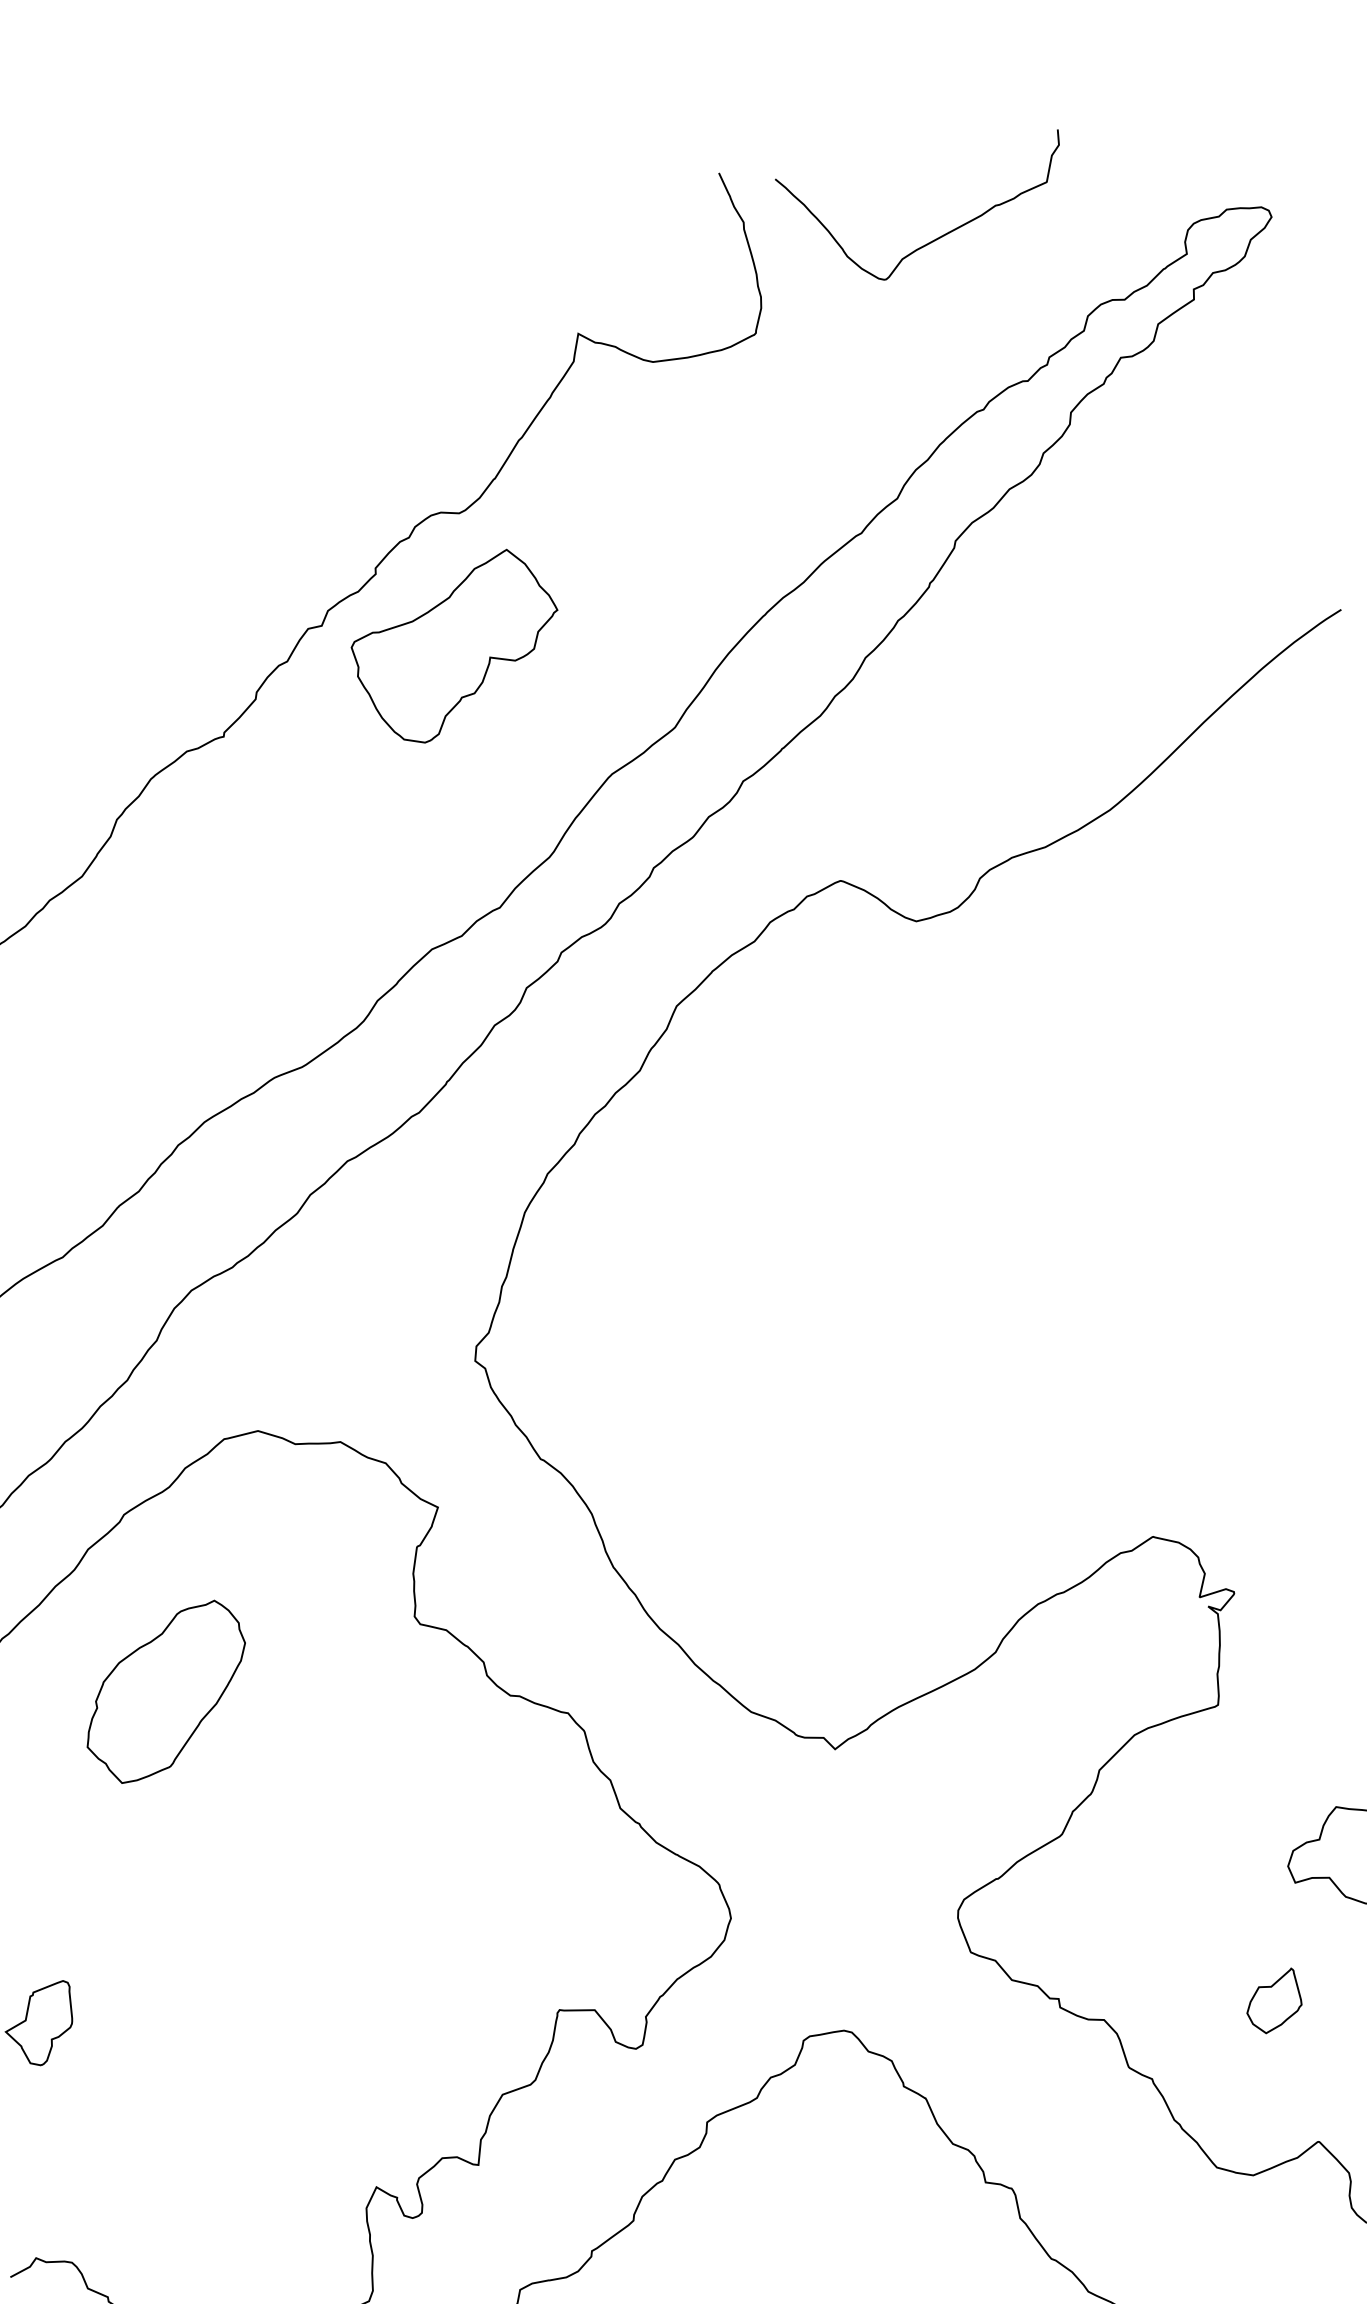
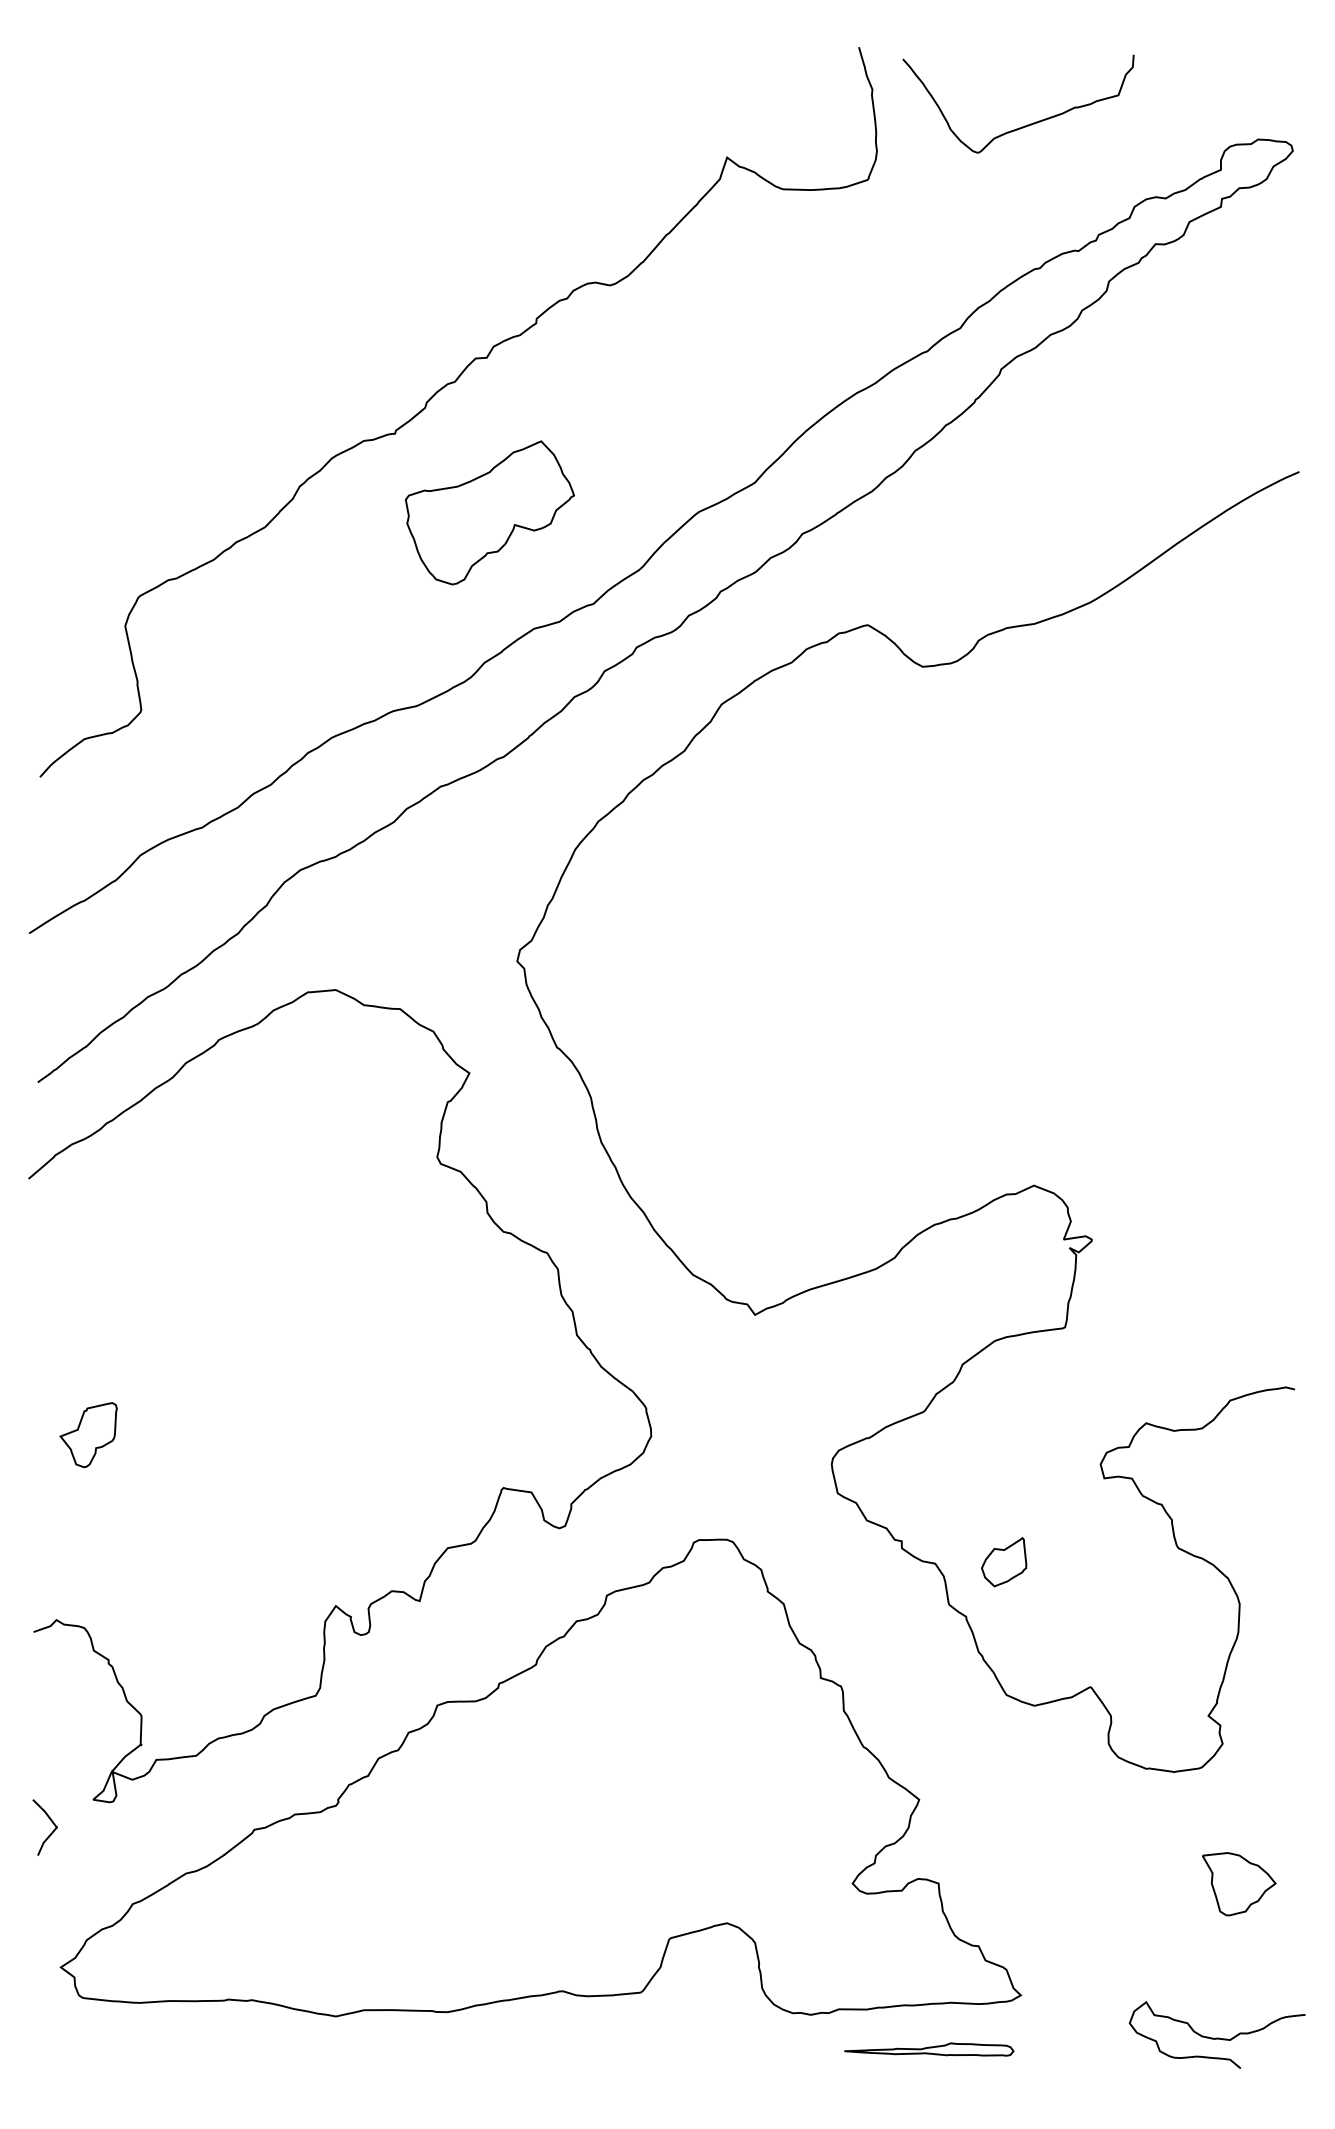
part: (456, 647) -> (489, 512), moved
part: (165, 1691) -> (229, 1185), removed
part: (1273, 2001) -> (1004, 1562), moved

